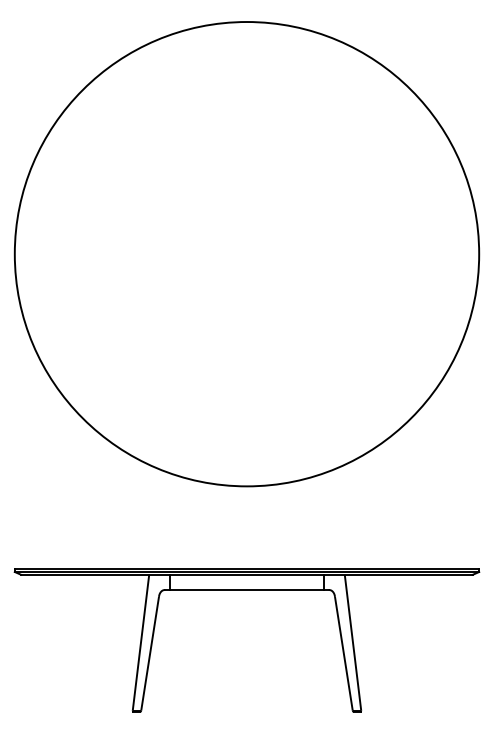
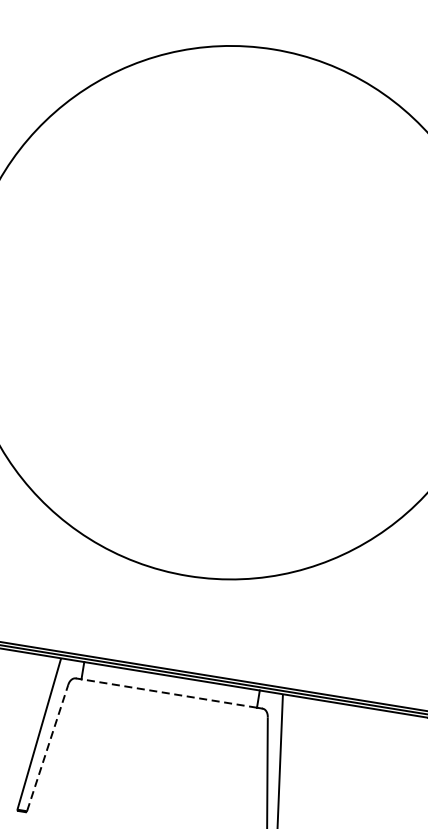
line: (246, 590) -> (168, 693), solid -> dashed
line: (150, 653) -> (48, 747), solid -> dashed

